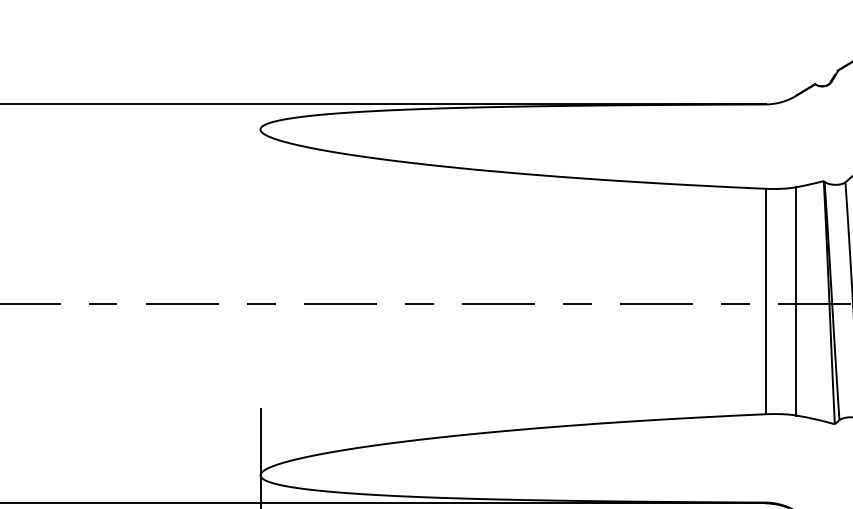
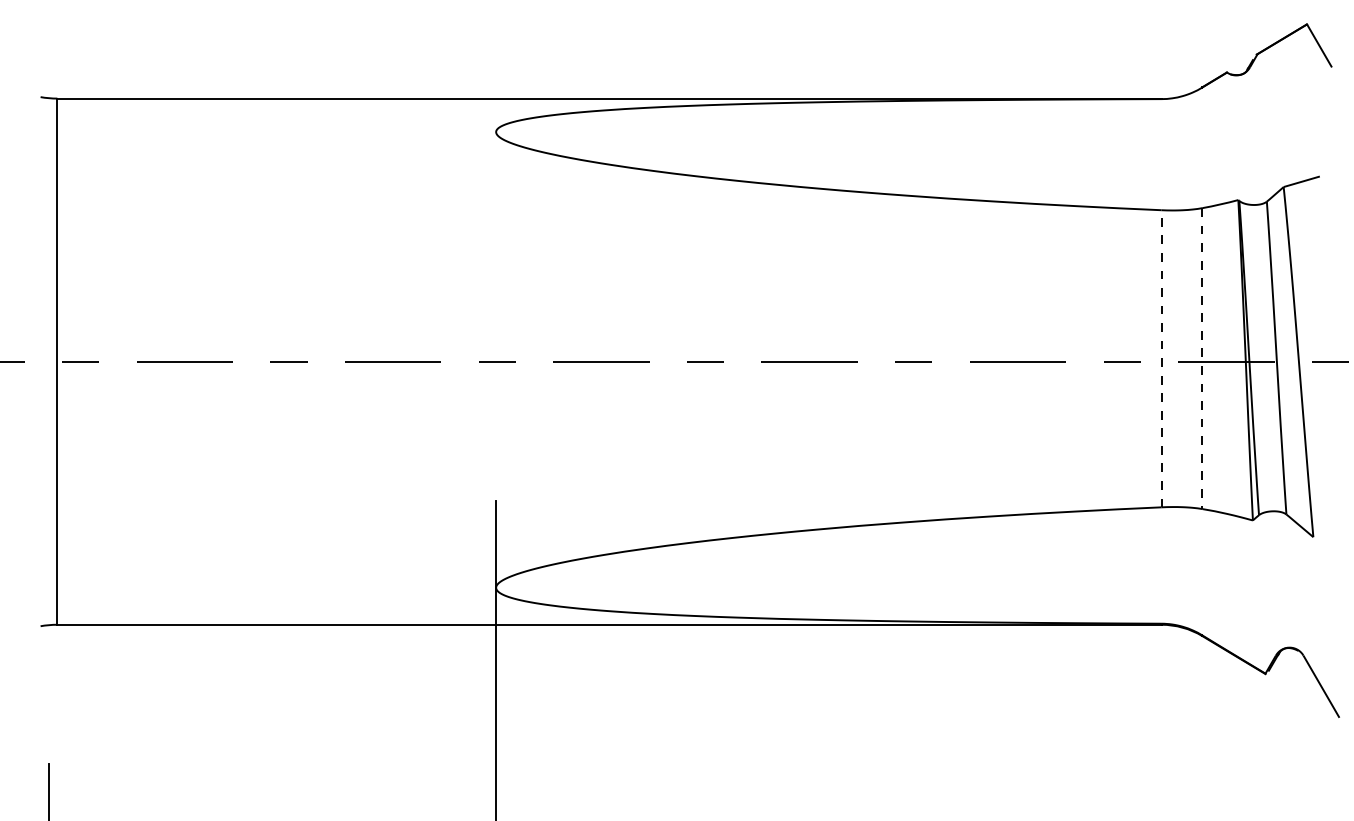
line: (765, 301) -> (1161, 358), solid -> dashed
line: (796, 302) -> (1202, 359), solid -> dashed

